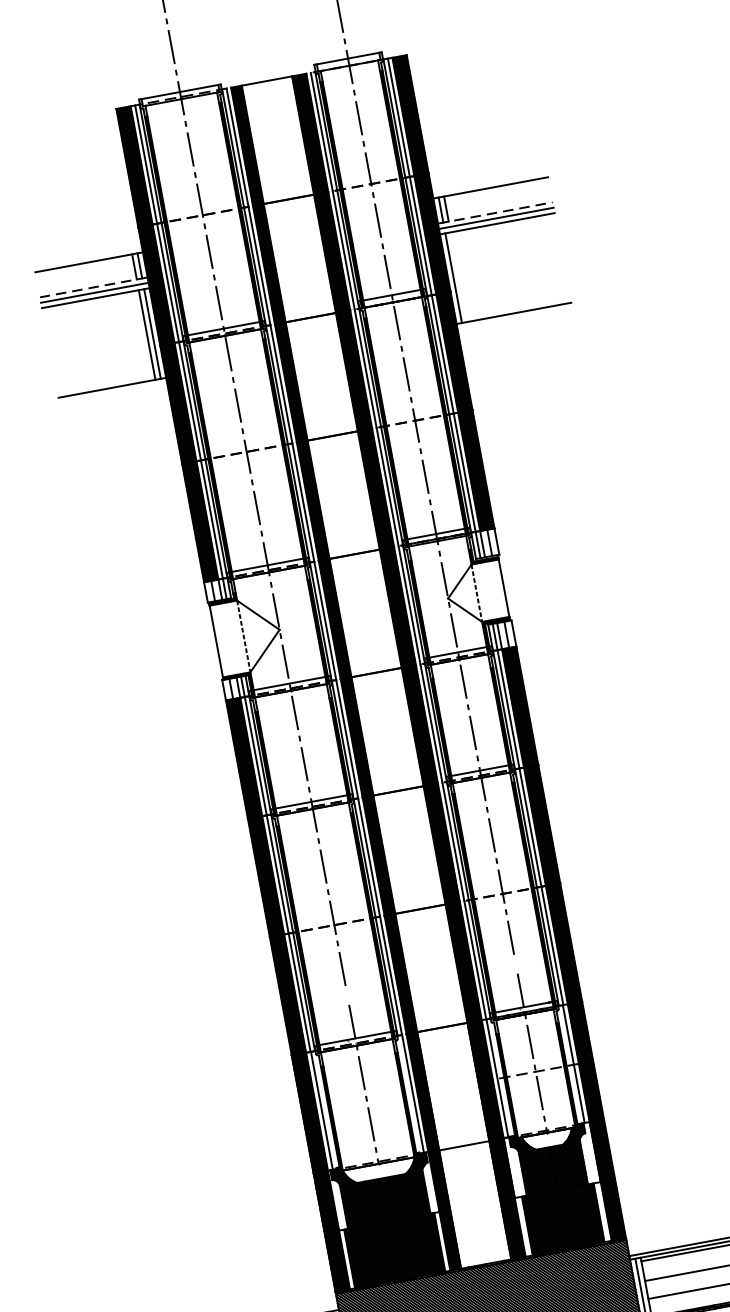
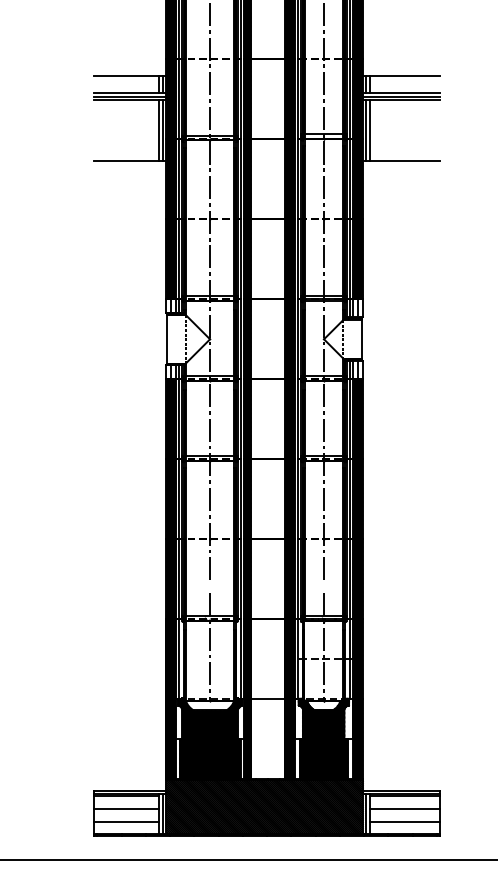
line: (495, 212) -> (401, 92), dashed -> solid
line: (459, 277) -> (370, 130), added
line: (92, 286) -> (129, 92), dashed -> solid

